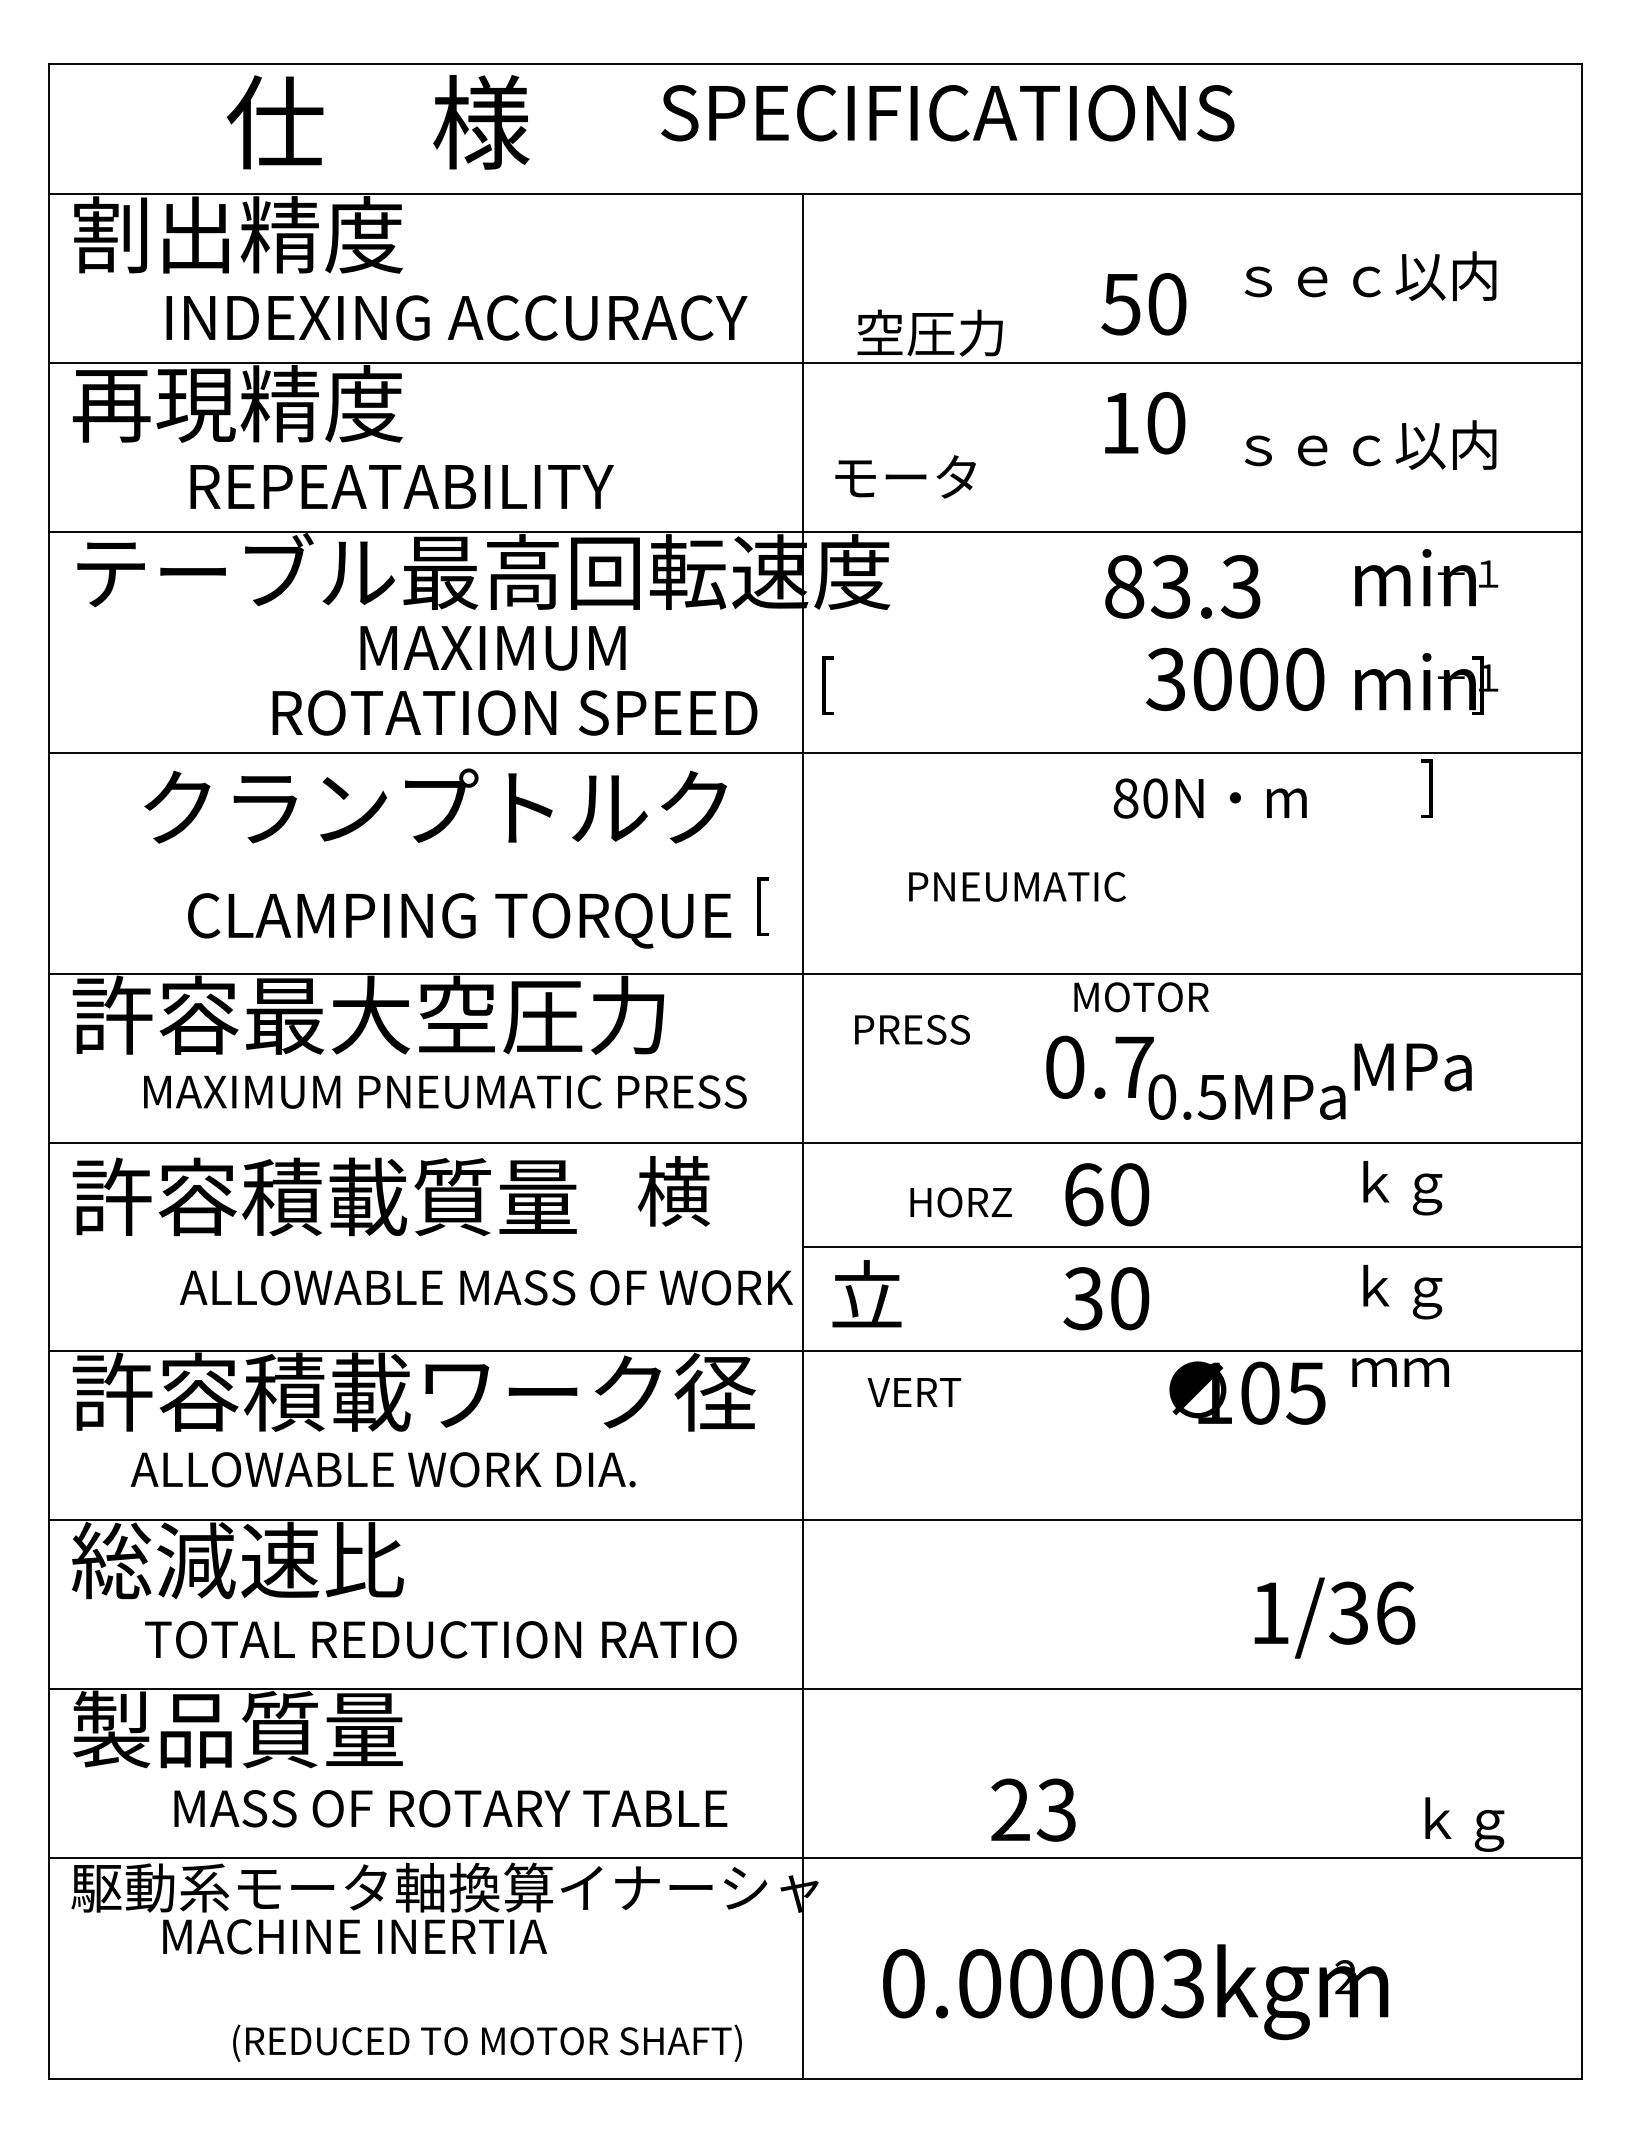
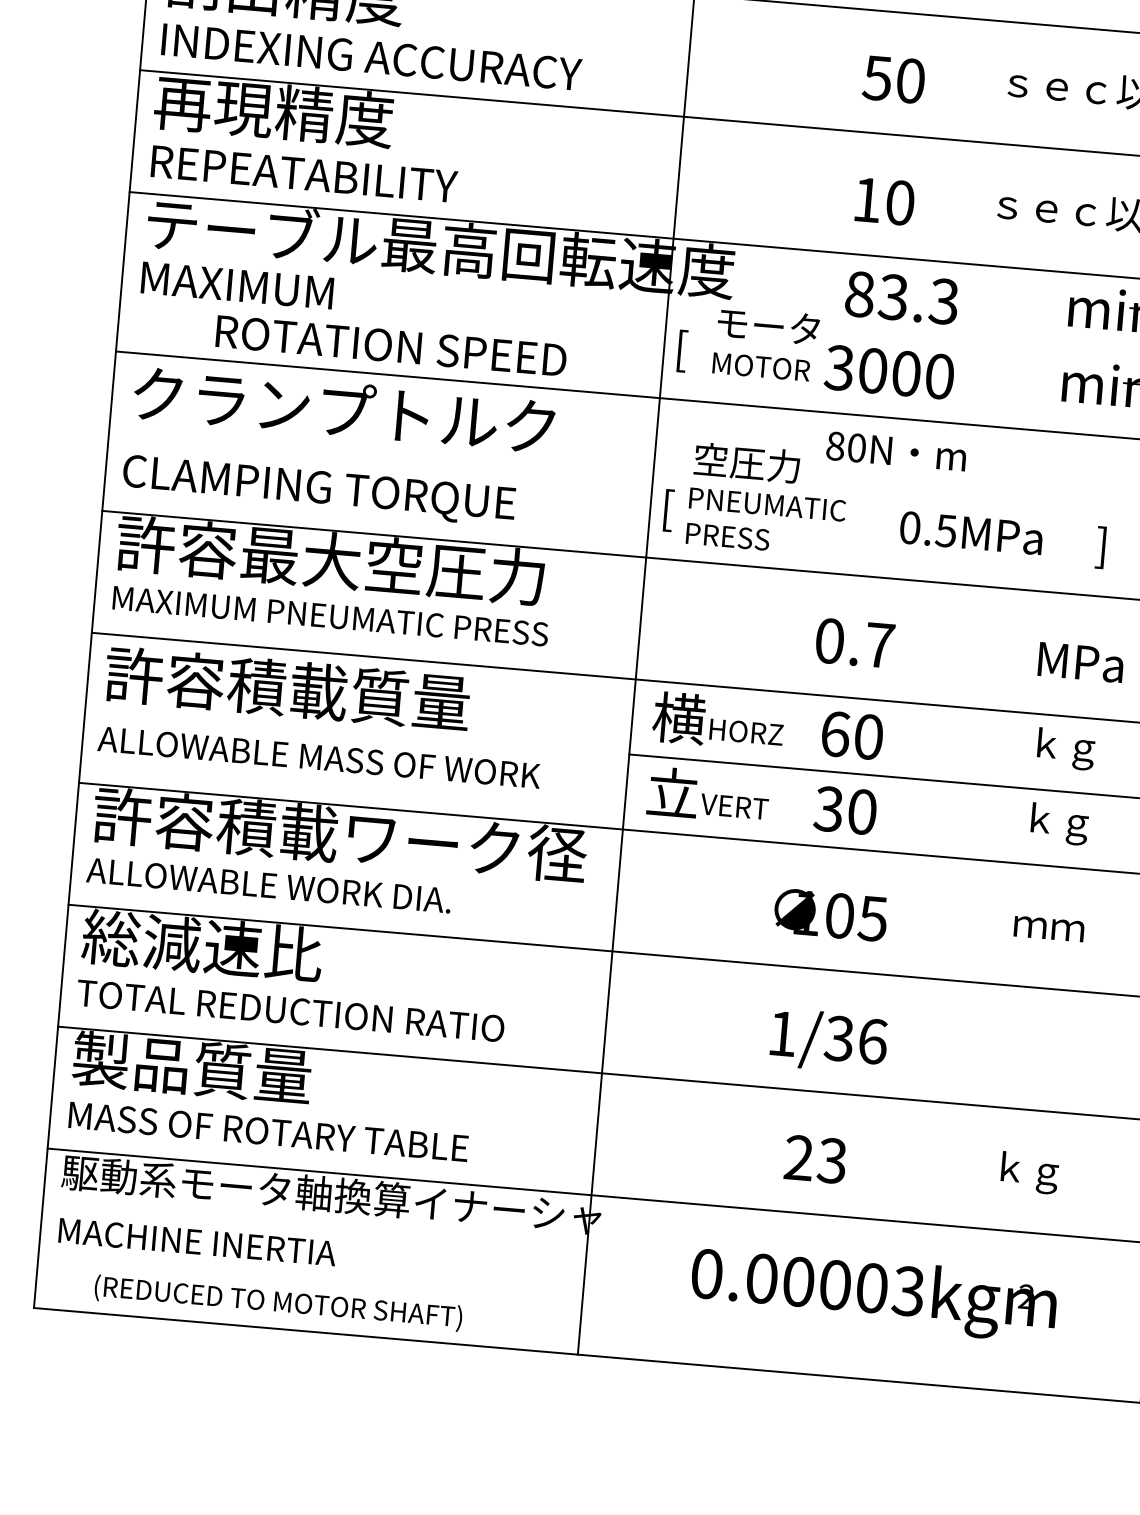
text: (1143, 304) -> (893, 79), moved
text: (456, 317) -> (371, 56), moved
text: (929, 332) -> (746, 462), moved
text: (1145, 423) -> (885, 201), moved
text: (905, 476) -> (768, 325), moved
text: (401, 486) -> (304, 173), moved
text: (1182, 586) -> (901, 297), moved
text: (492, 648) -> (237, 285), moved
text: (1235, 679) -> (889, 372), moved
text: (514, 712) -> (391, 345), moved
text: (1426, 788) -> (1100, 547), moved
text: (1209, 798) -> (895, 451), moved
text: (435, 805) -> (344, 409), moved
text: (1017, 886) -> (767, 504), moved
text: (762, 906) -> (668, 510), moved
text: (459, 920) -> (319, 490), moved
text: (1141, 997) -> (761, 367), moved
text: (912, 1029) -> (727, 536), moved
text: (445, 1091) -> (330, 615), moved
text: (1246, 1096) -> (971, 532), moved
text: (673, 1191) -> (678, 718), moved
text: (485, 1287) -> (318, 757), moved
text: (1400, 1372) -> (1049, 928), moved
text: (914, 1392) -> (734, 806), moved
text: (1247, 1392) -> (830, 914), moved
text: (382, 1469) -> (268, 885), moved
text: (1334, 1617) -> (828, 1040), moved
text: (440, 1639) -> (290, 1010), moved
text: (450, 1808) -> (268, 1131), moved
text: (1033, 1809) -> (815, 1158), moved
text: (1464, 1824) -> (1029, 1172), moved
text: (354, 1936) -> (197, 1241), moved
text: (1135, 1992) -> (873, 1294), moved
text: (487, 2042) -> (278, 1302), moved

